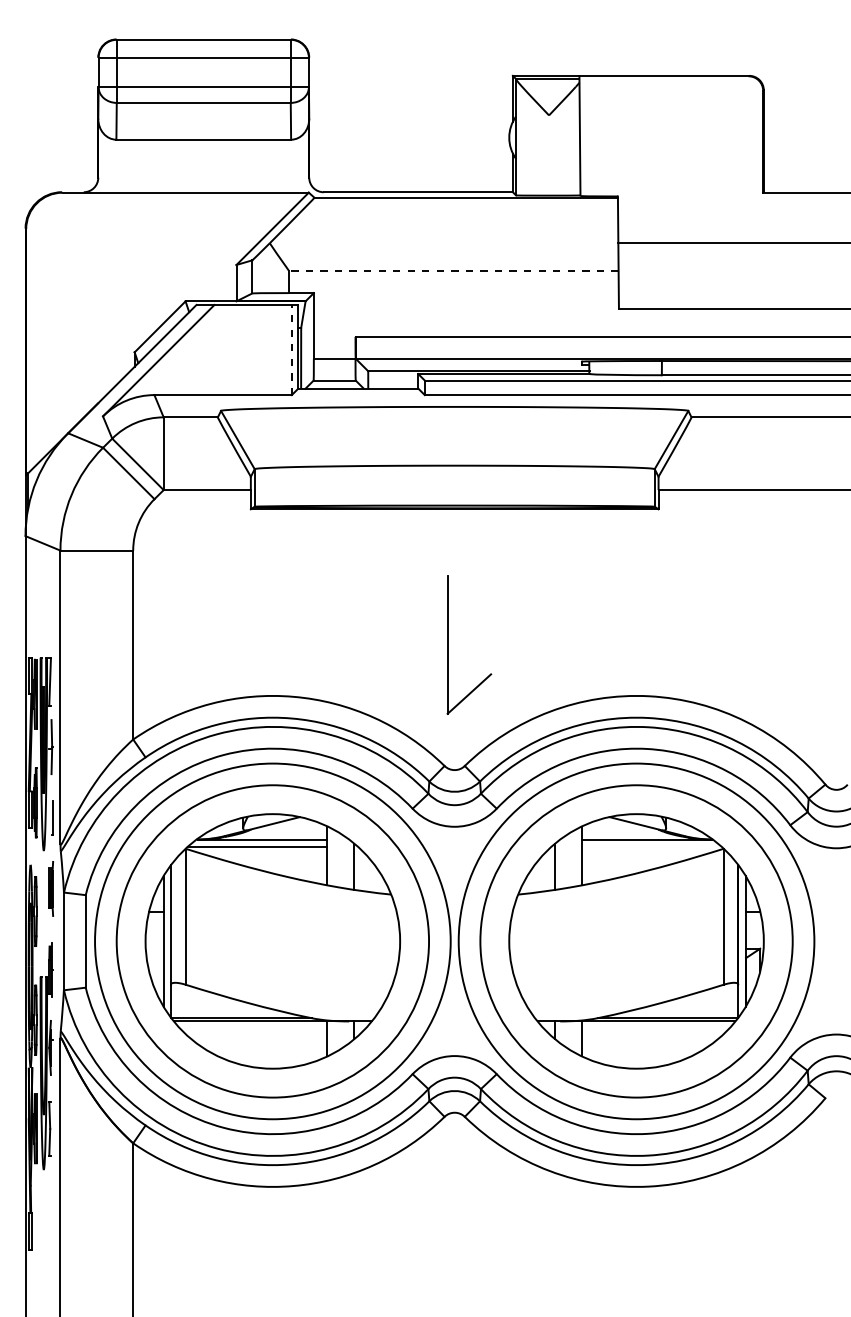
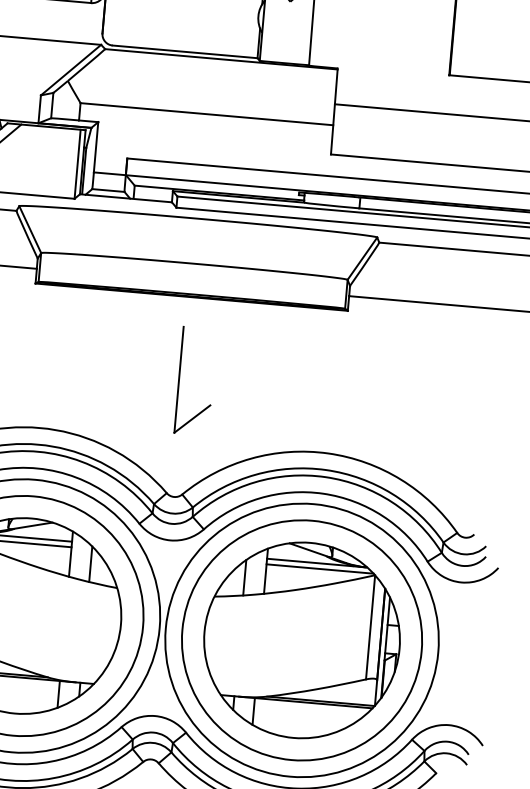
line: (453, 270) -> (206, 114), dashed -> solid
line: (291, 349) -> (77, 163), dashed -> solid
part: (448, 644) -> (179, 379), moved
line: (651, 846) -> (319, 568), added

